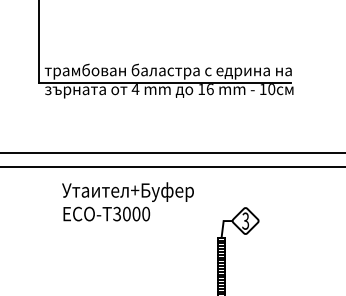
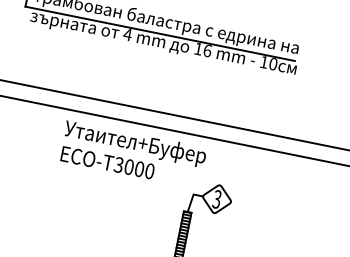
text: (127, 201) -> (132, 153), moved

